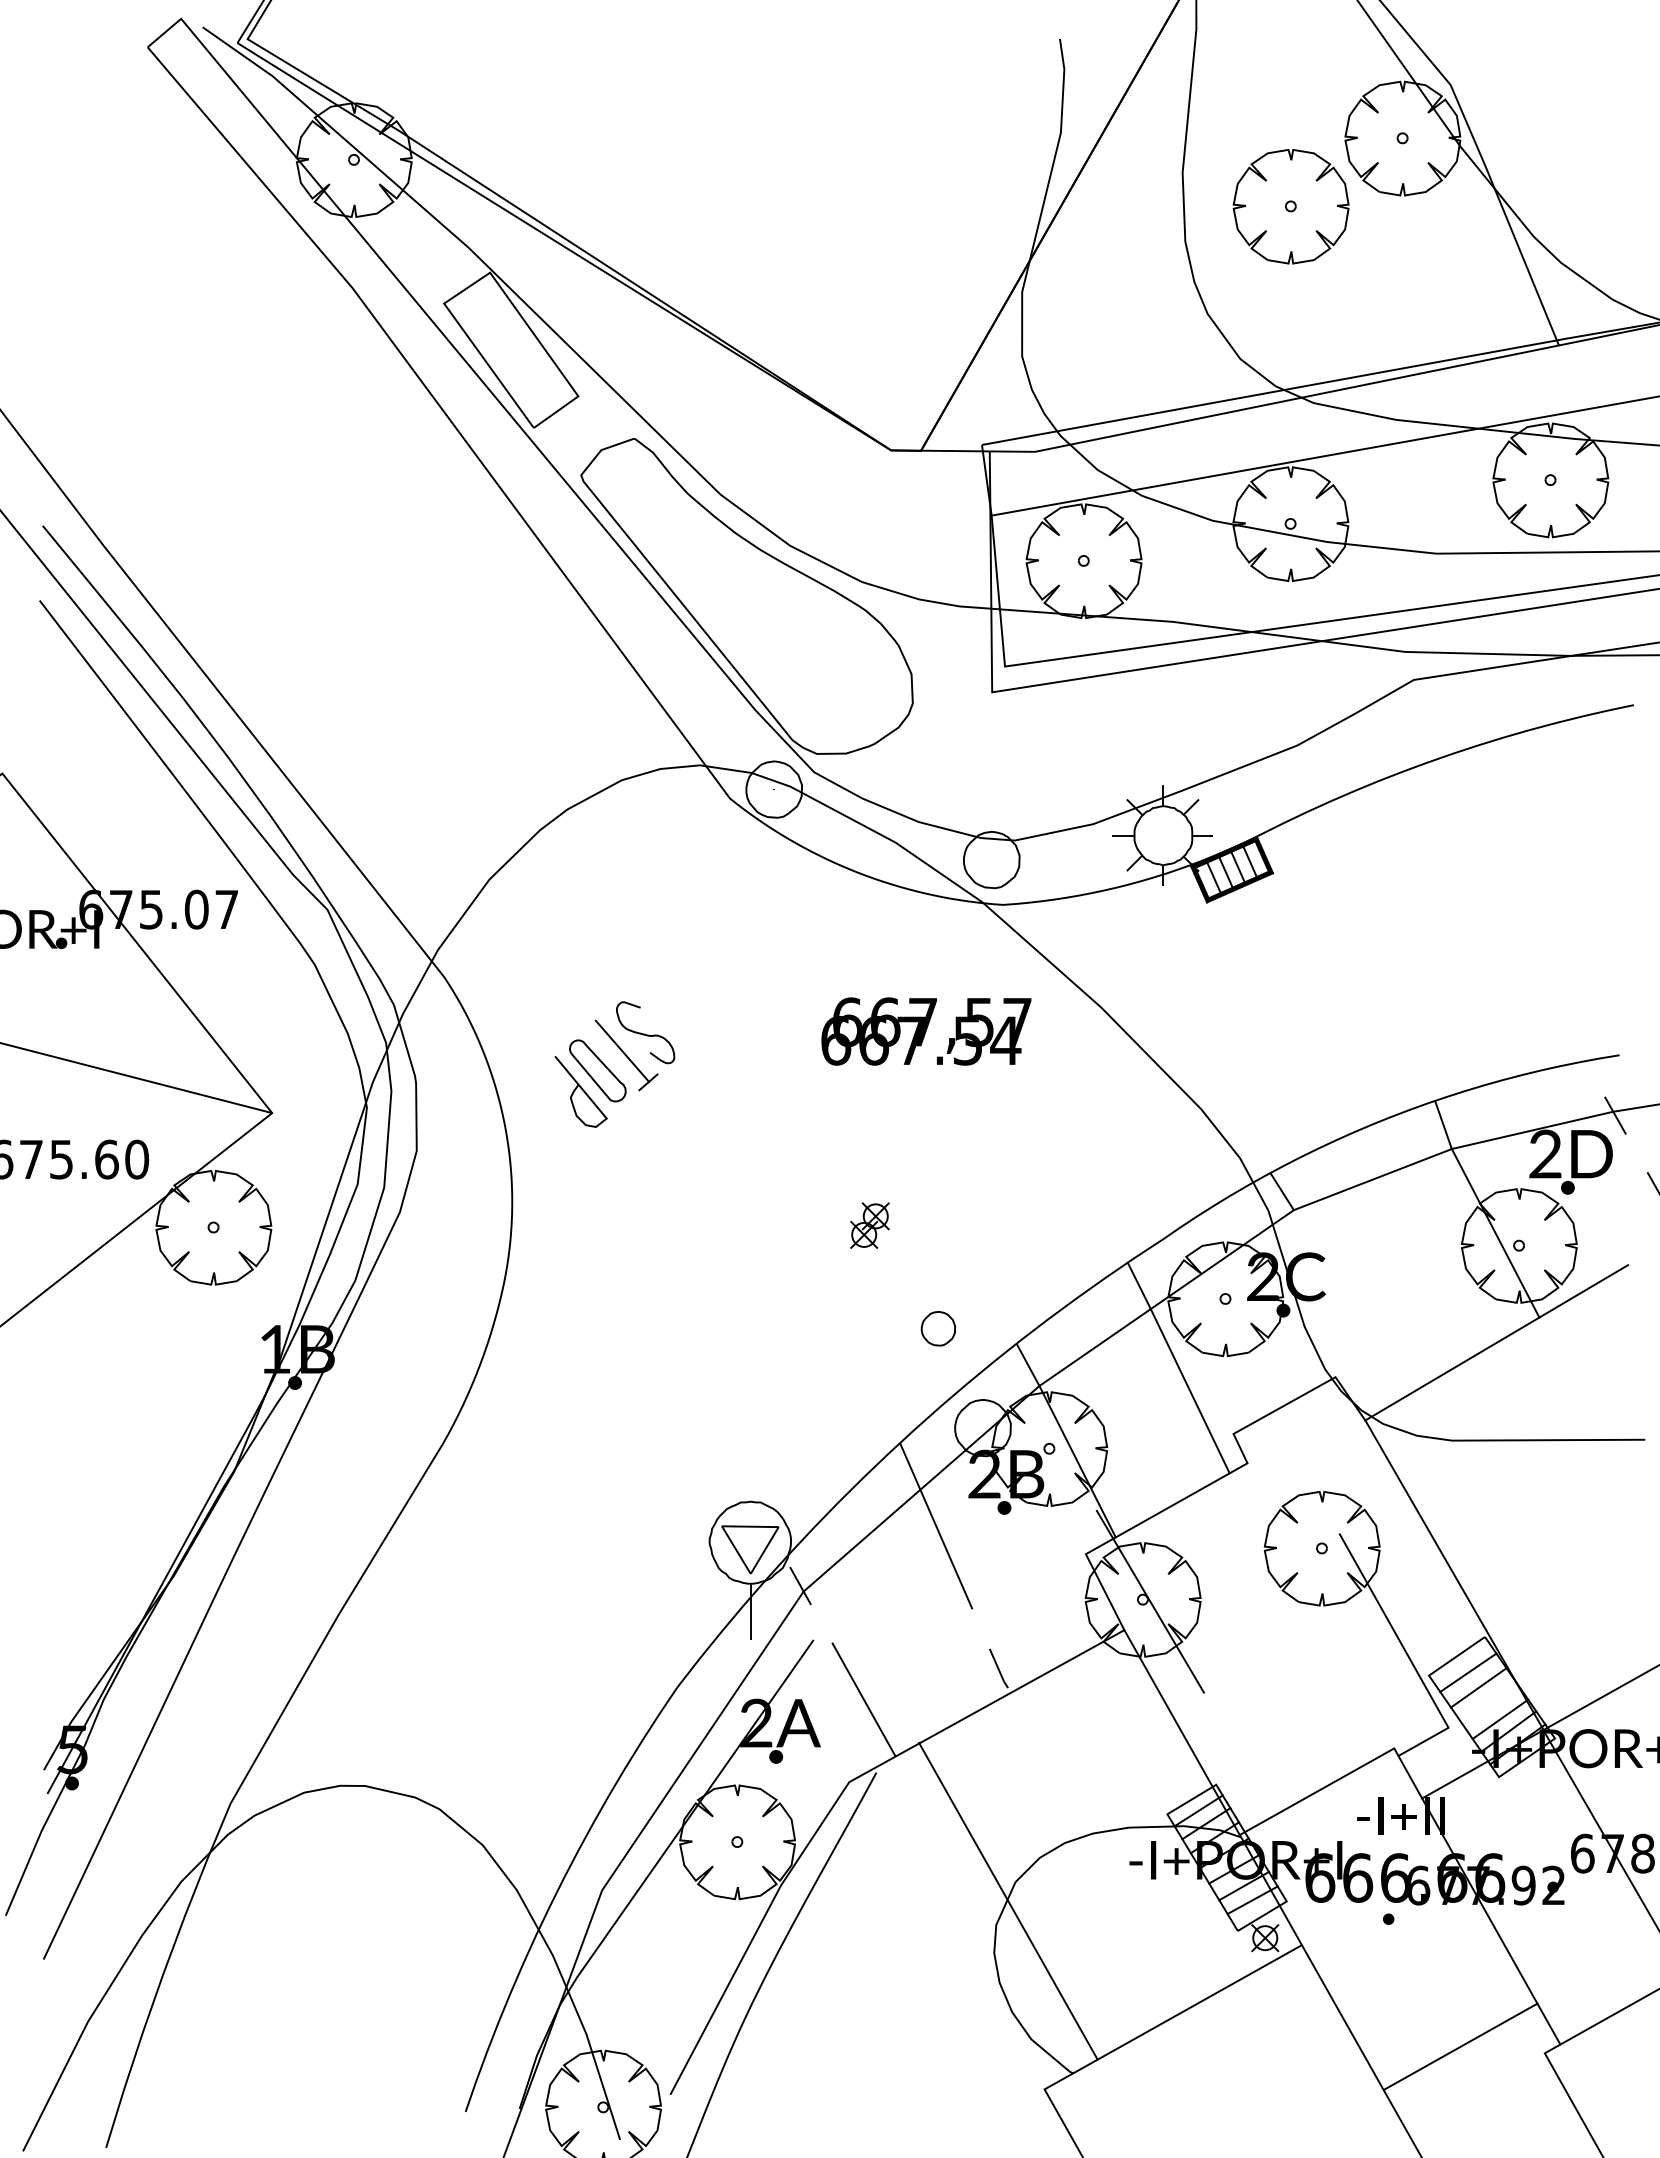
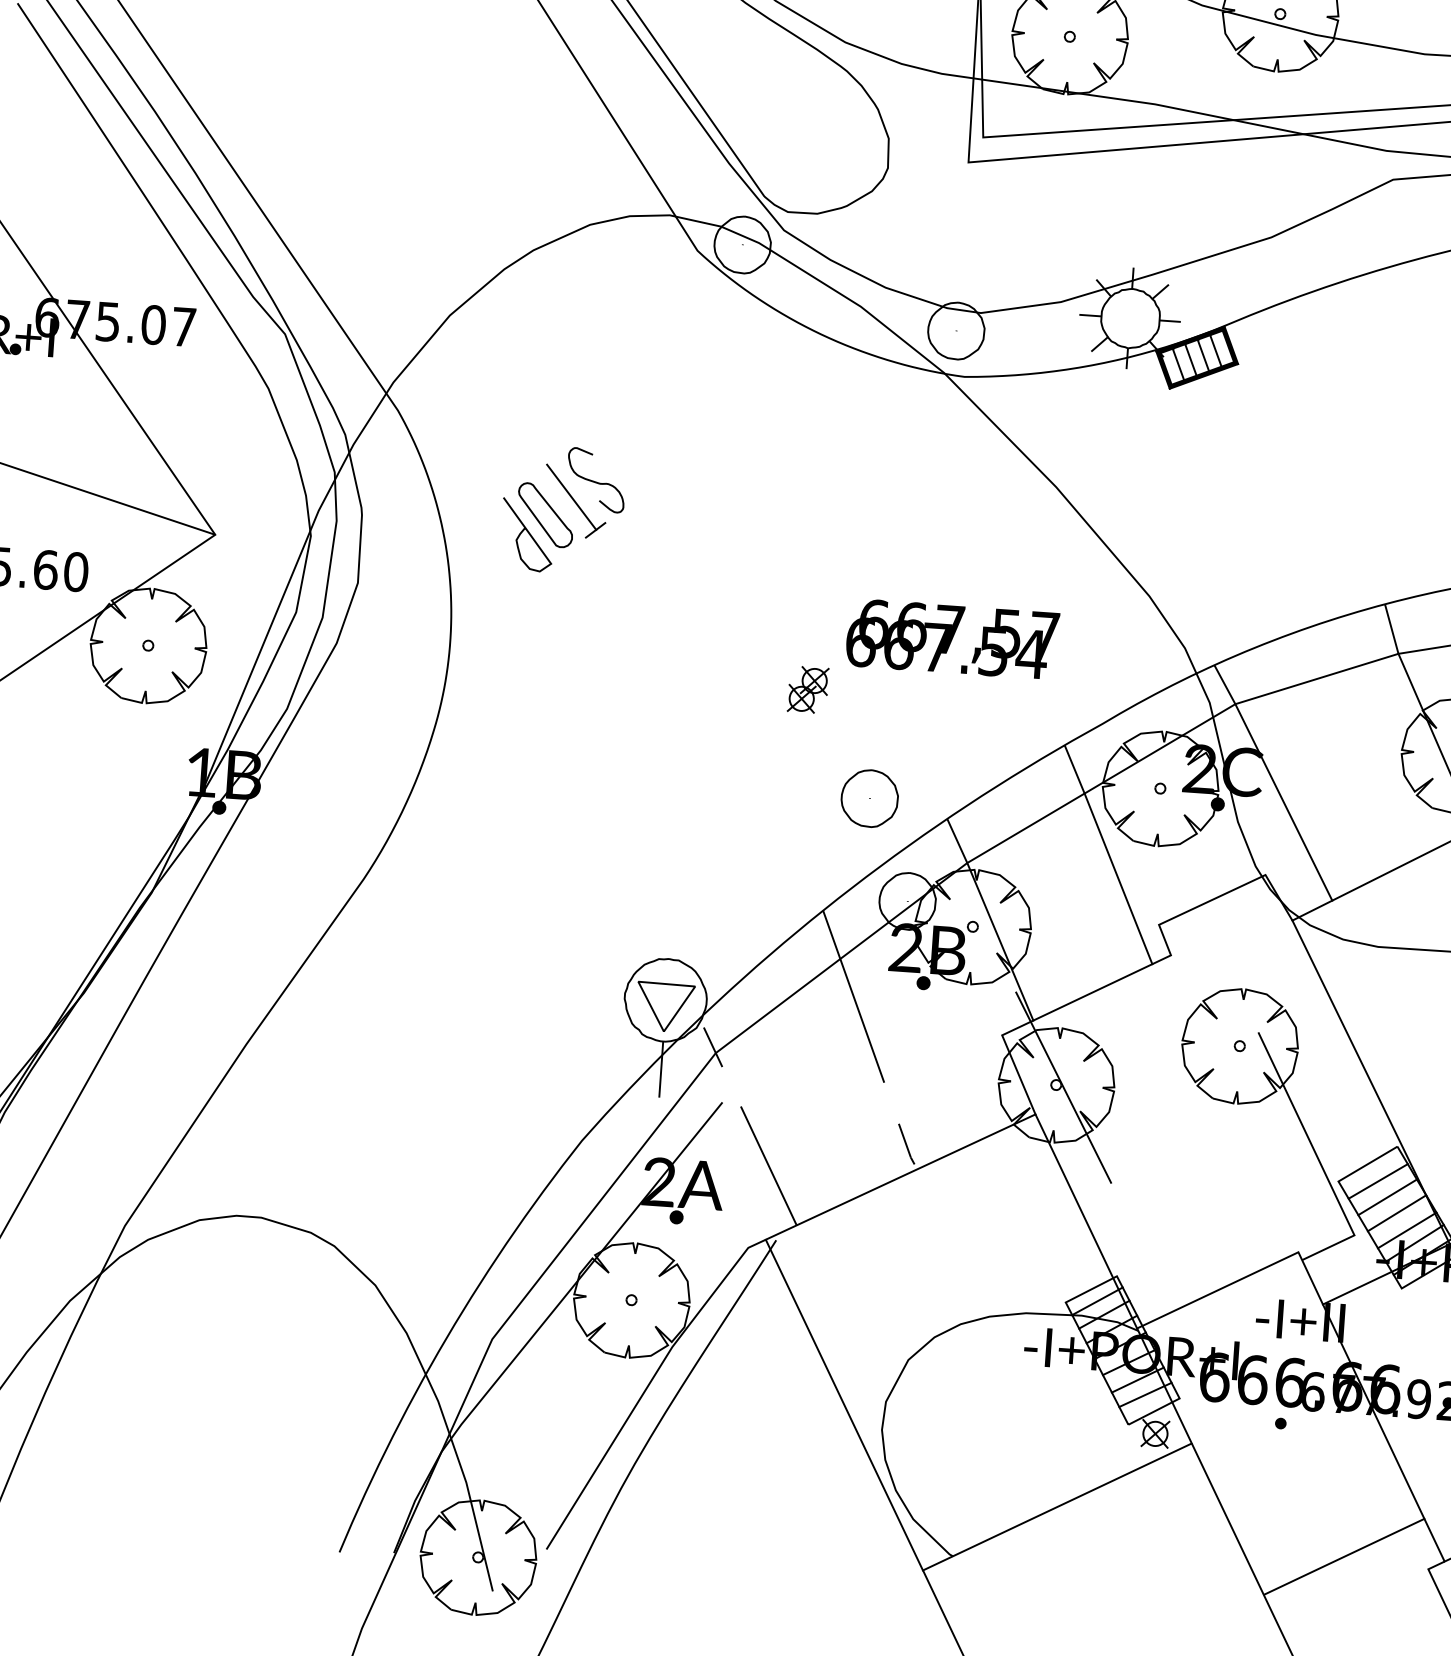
text: (926, 1031) -> (952, 639), moved
line: (1348, 1303) -> (1283, 801), added
part: (938, 1328) -> (869, 798), size x1.67
line: (1488, 1702) -> (1396, 1212), added
line: (1008, 1901) -> (844, 1405), moved

